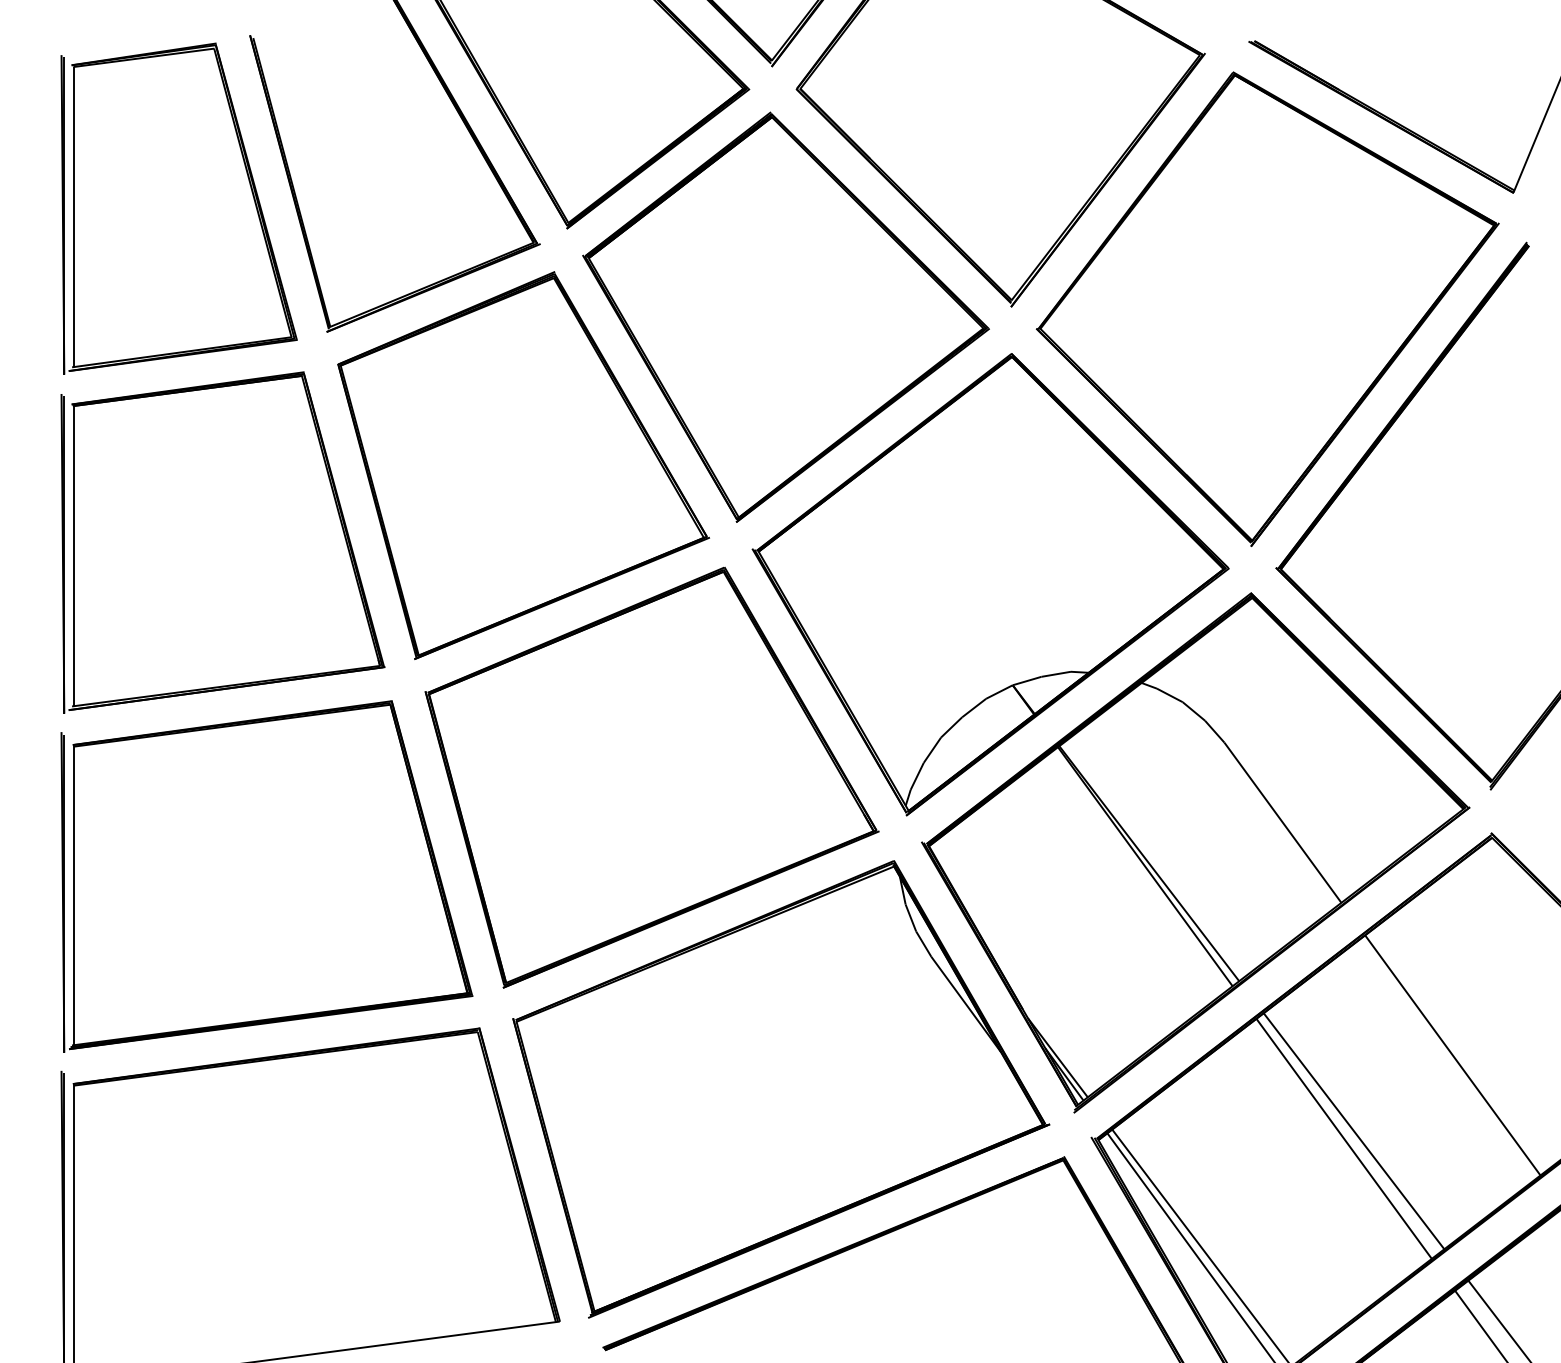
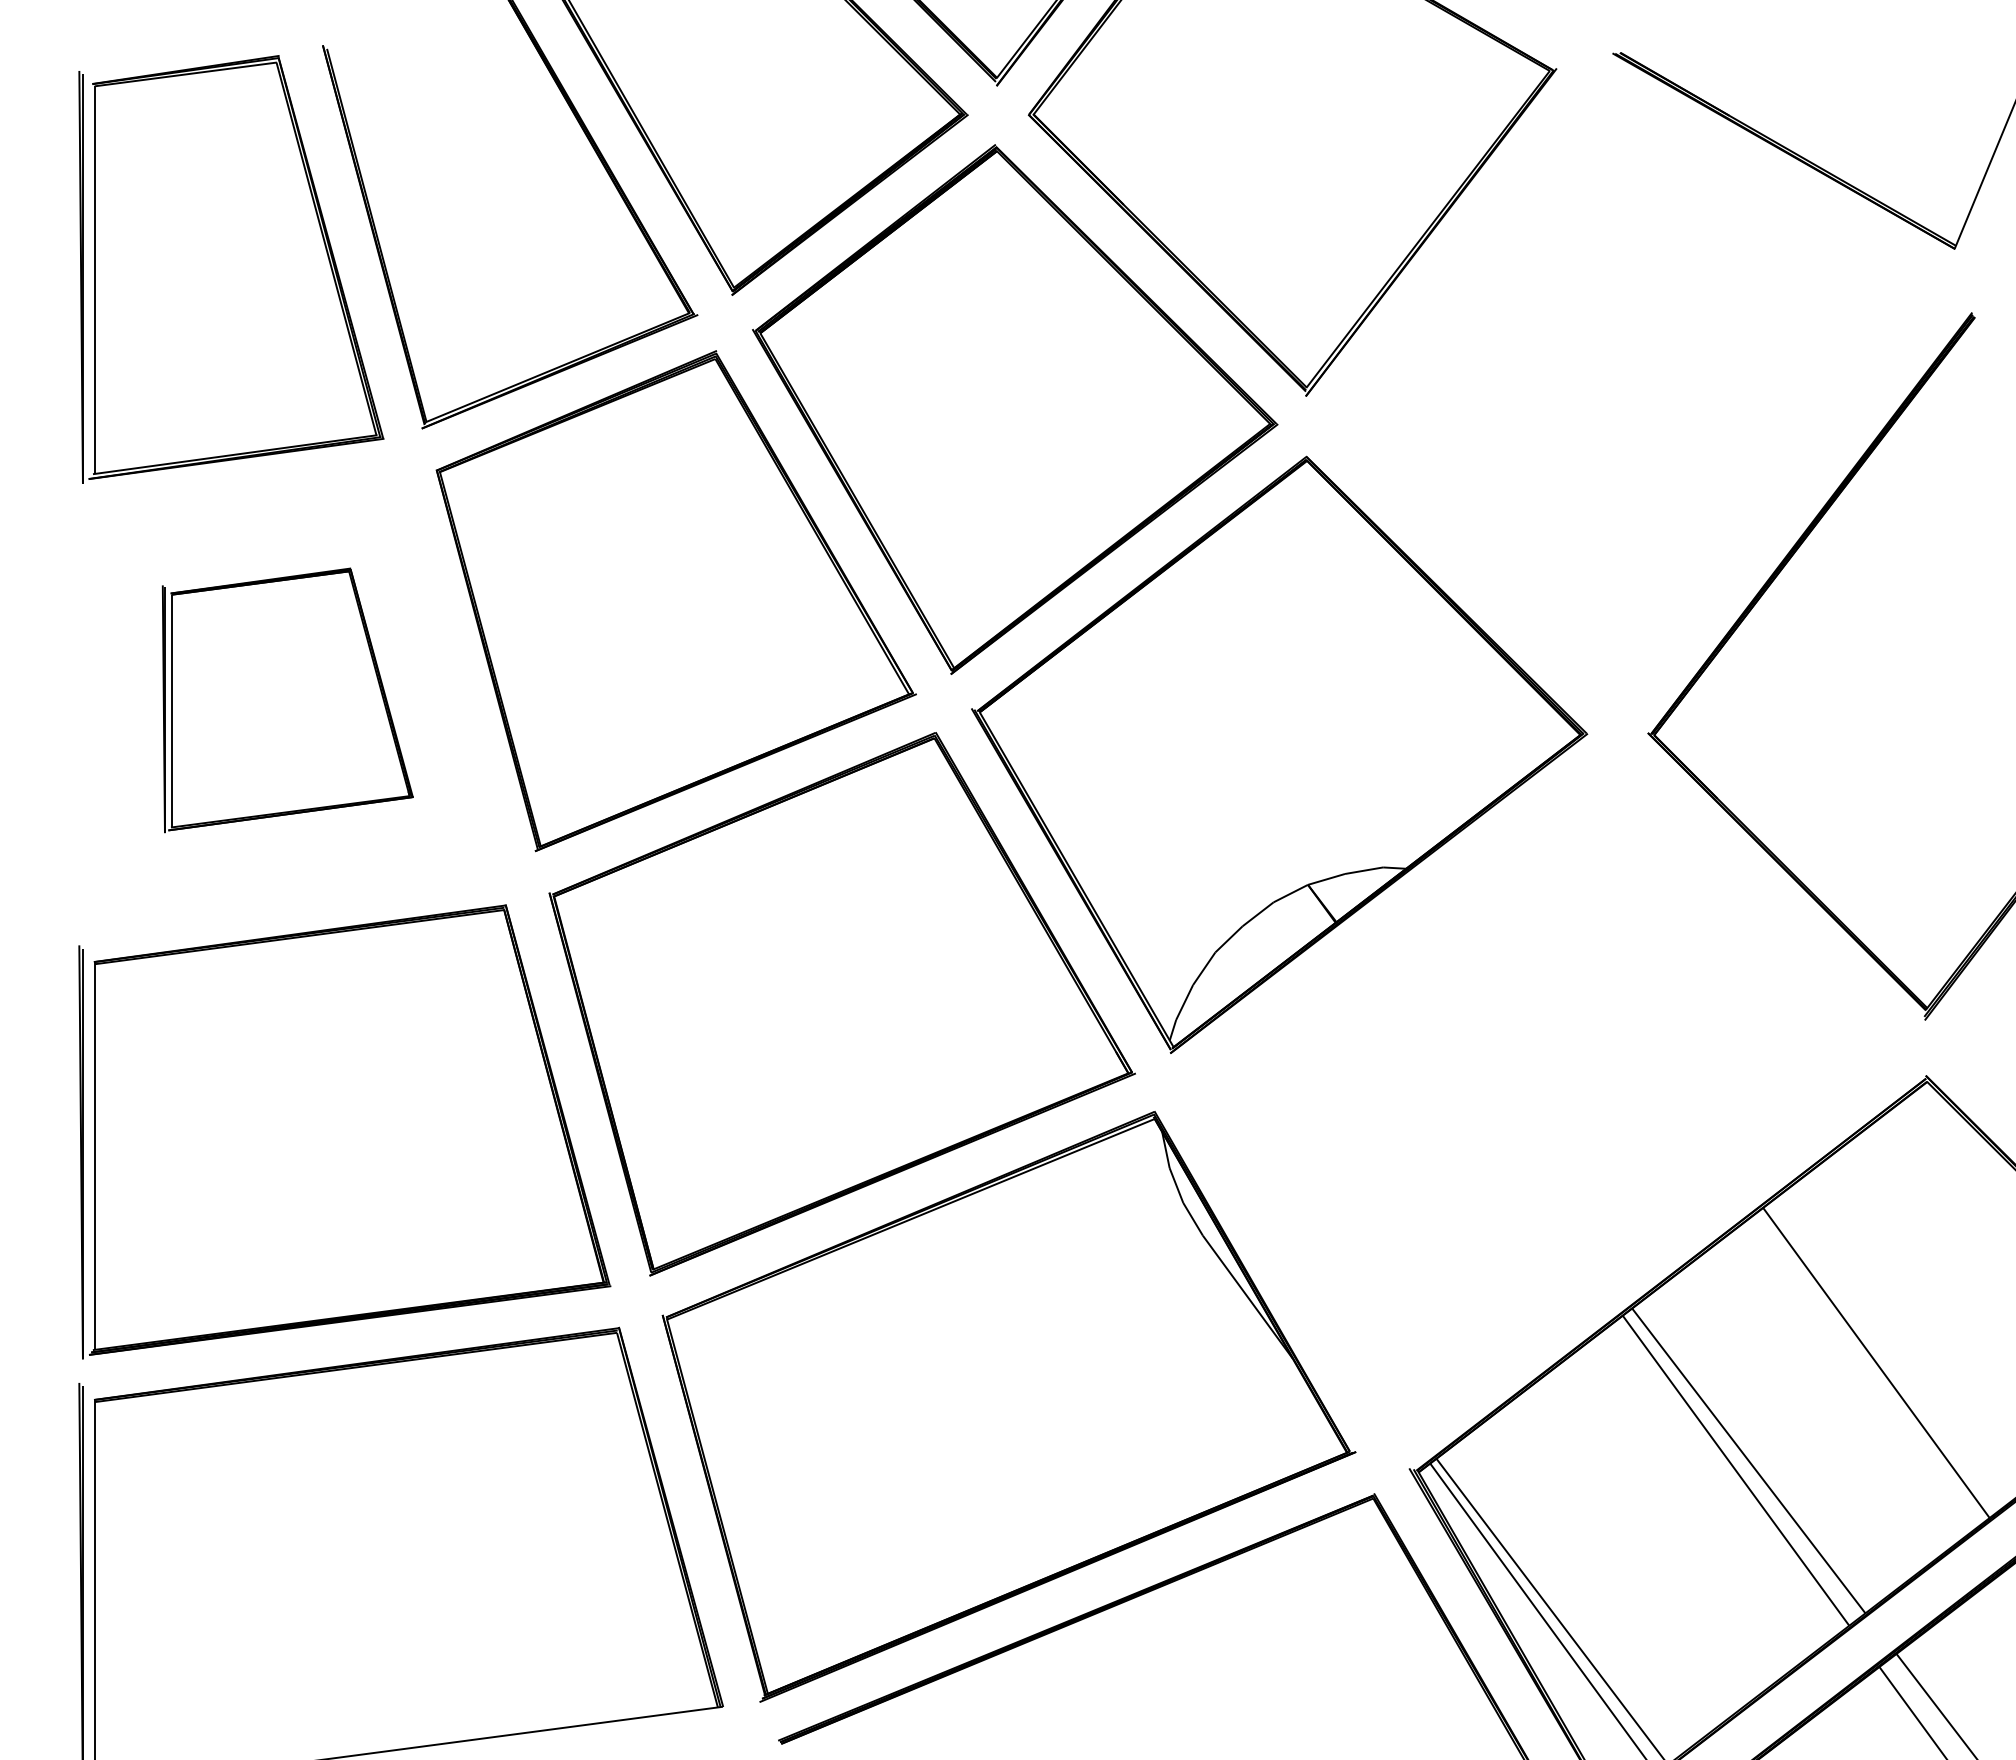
part: (1267, 309) -> (1637, 399), removed
part: (222, 542) -> (287, 700), size x0.6
part: (1195, 852) -> (1543, 1101), removed

